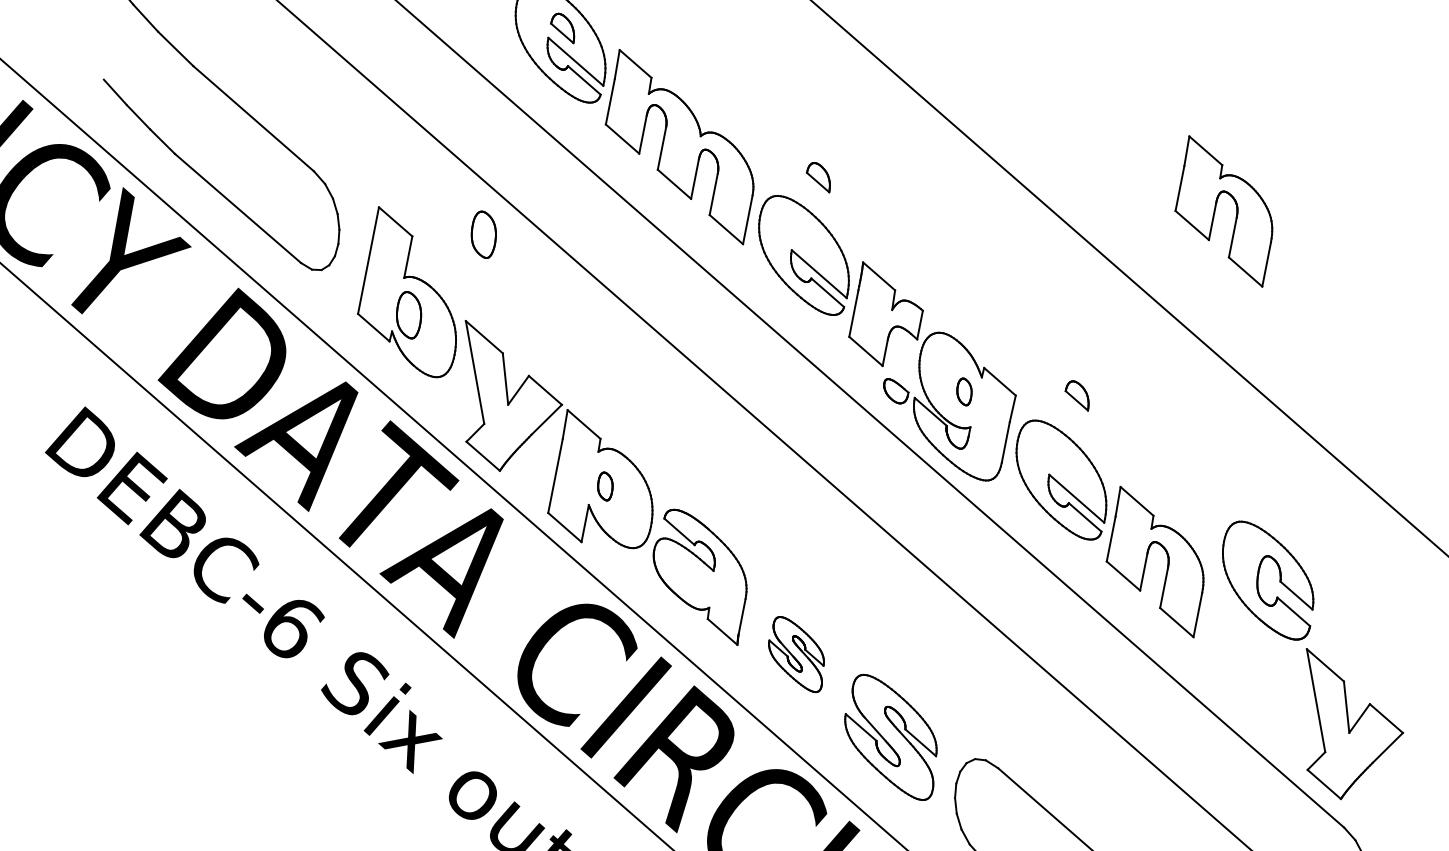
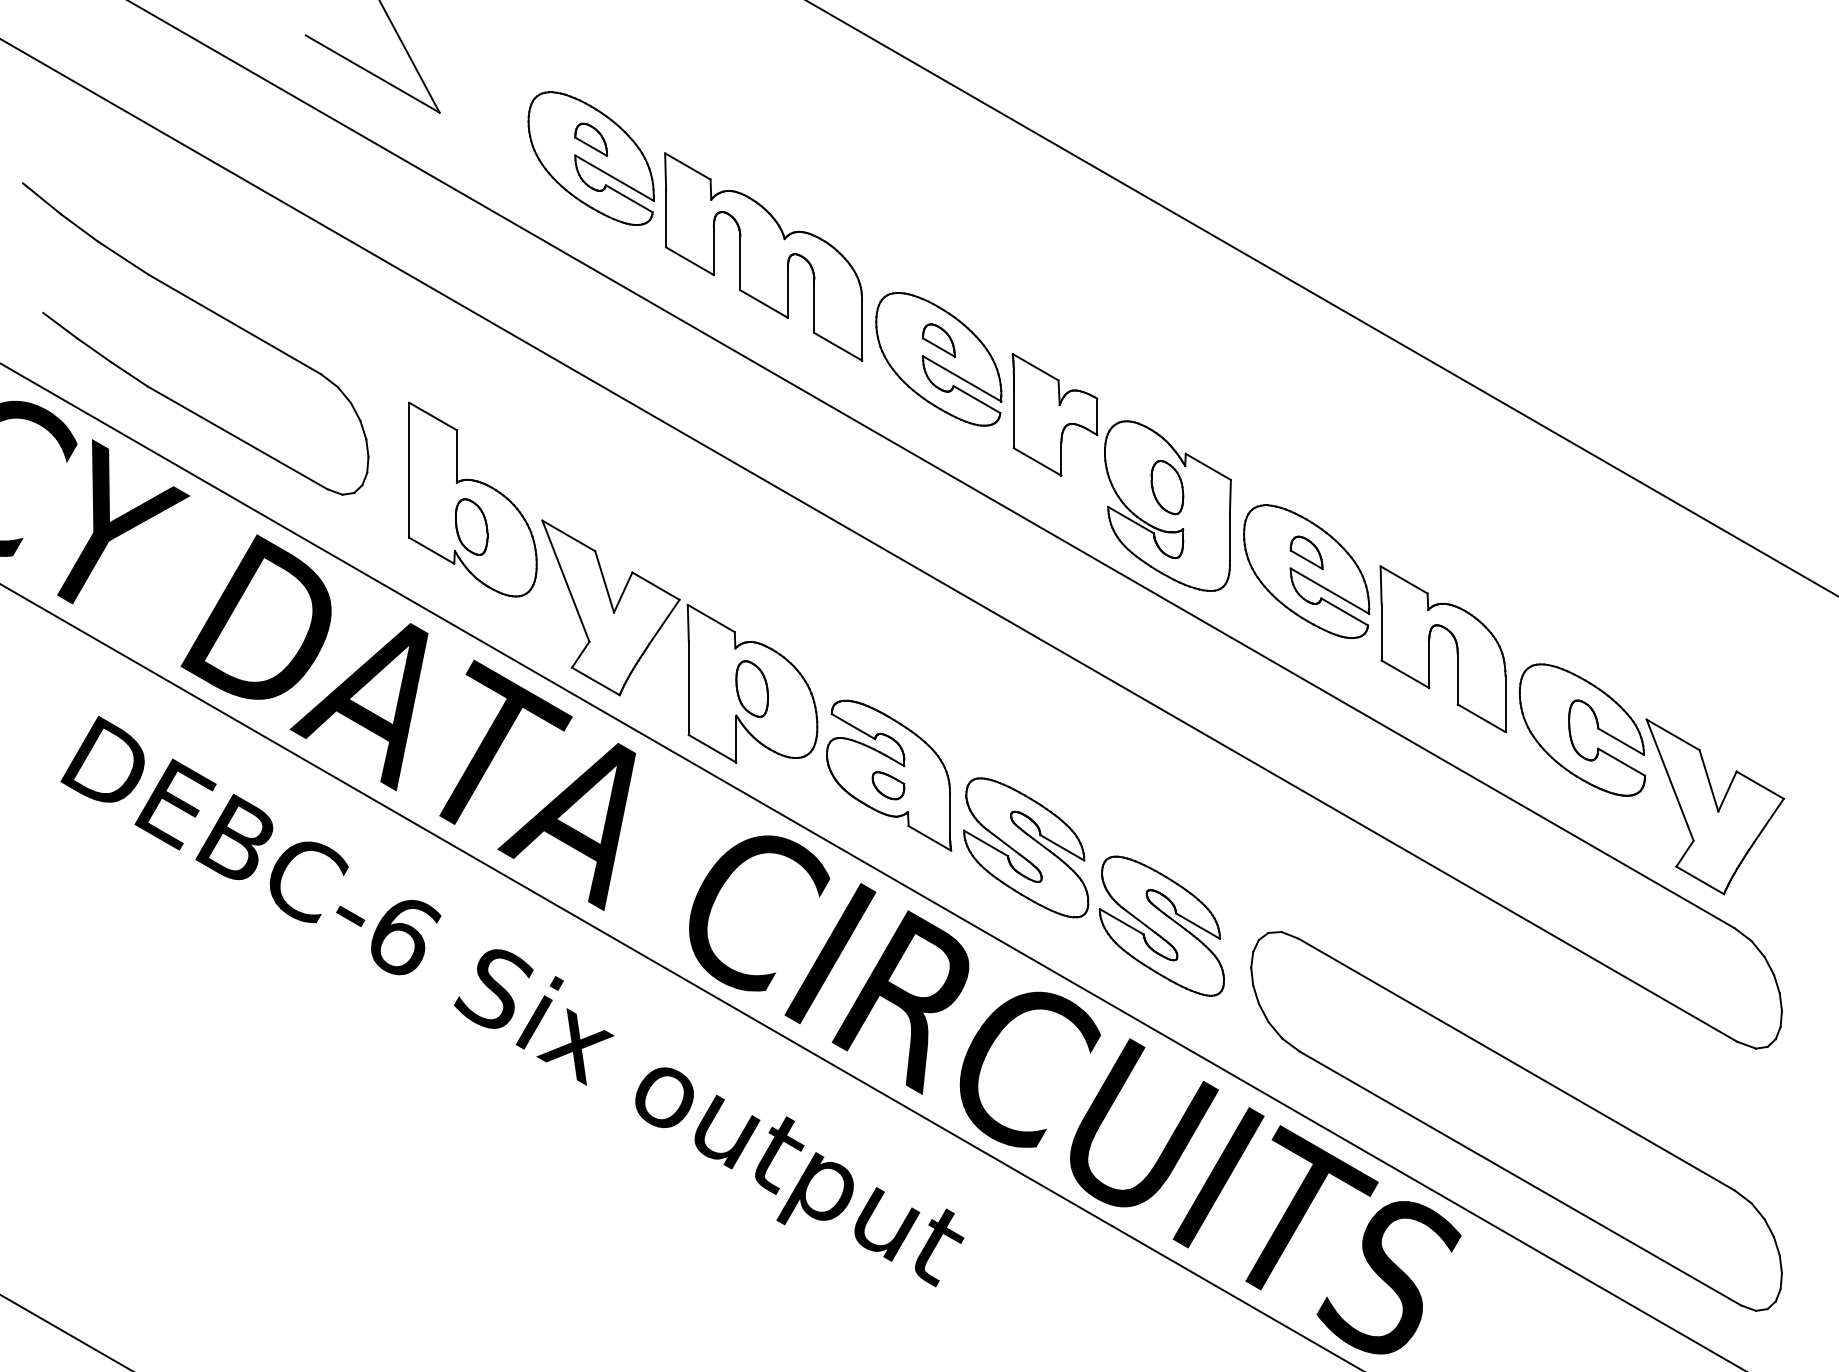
part: (818, 177) -> (938, 340), moved
part: (1215, 209) -> (1429, 205), removed
part: (483, 234) -> (543, 410), removed
part: (895, 391) -> (888, 785), moved
part: (964, 391) -> (1167, 487), size x1.67
part: (1077, 395) -> (1306, 552), moved
part: (604, 485) -> (751, 688), size x1.67
part: (1258, 578) -> (1570, 729), moved
part: (797, 654) -> (1026, 847), size x1.67

